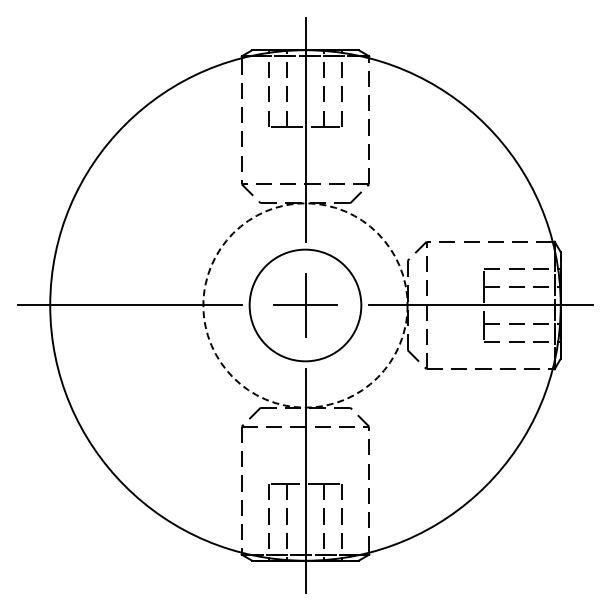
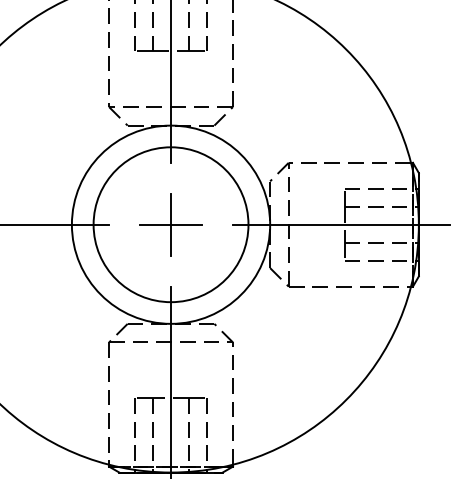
circle: (305, 305) -> (171, 224), dashed -> solid
circle: (305, 305) -> (171, 224), size x1.43

